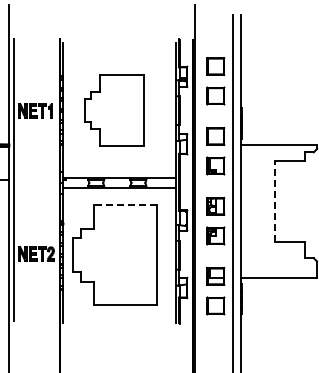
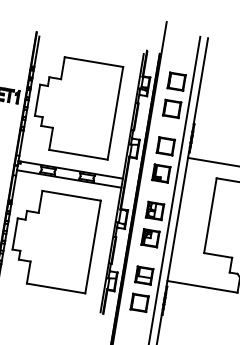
part: (114, 110) -> (76, 106), size x1.43
line: (274, 201) -> (210, 215), dashed -> solid
line: (125, 205) -> (71, 196), dashed -> solid

